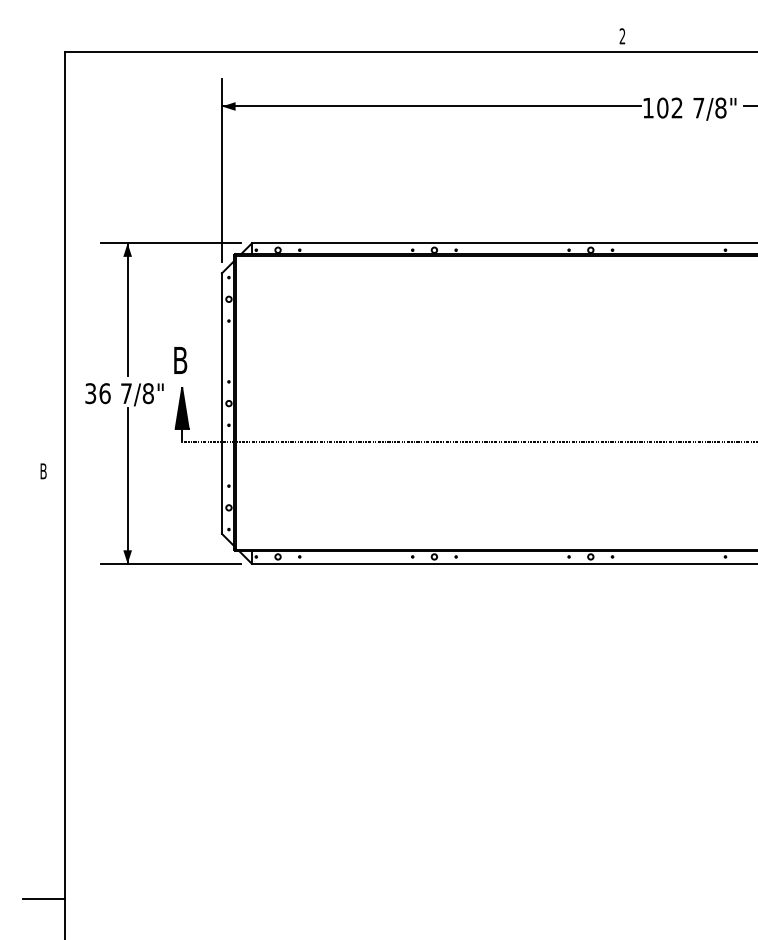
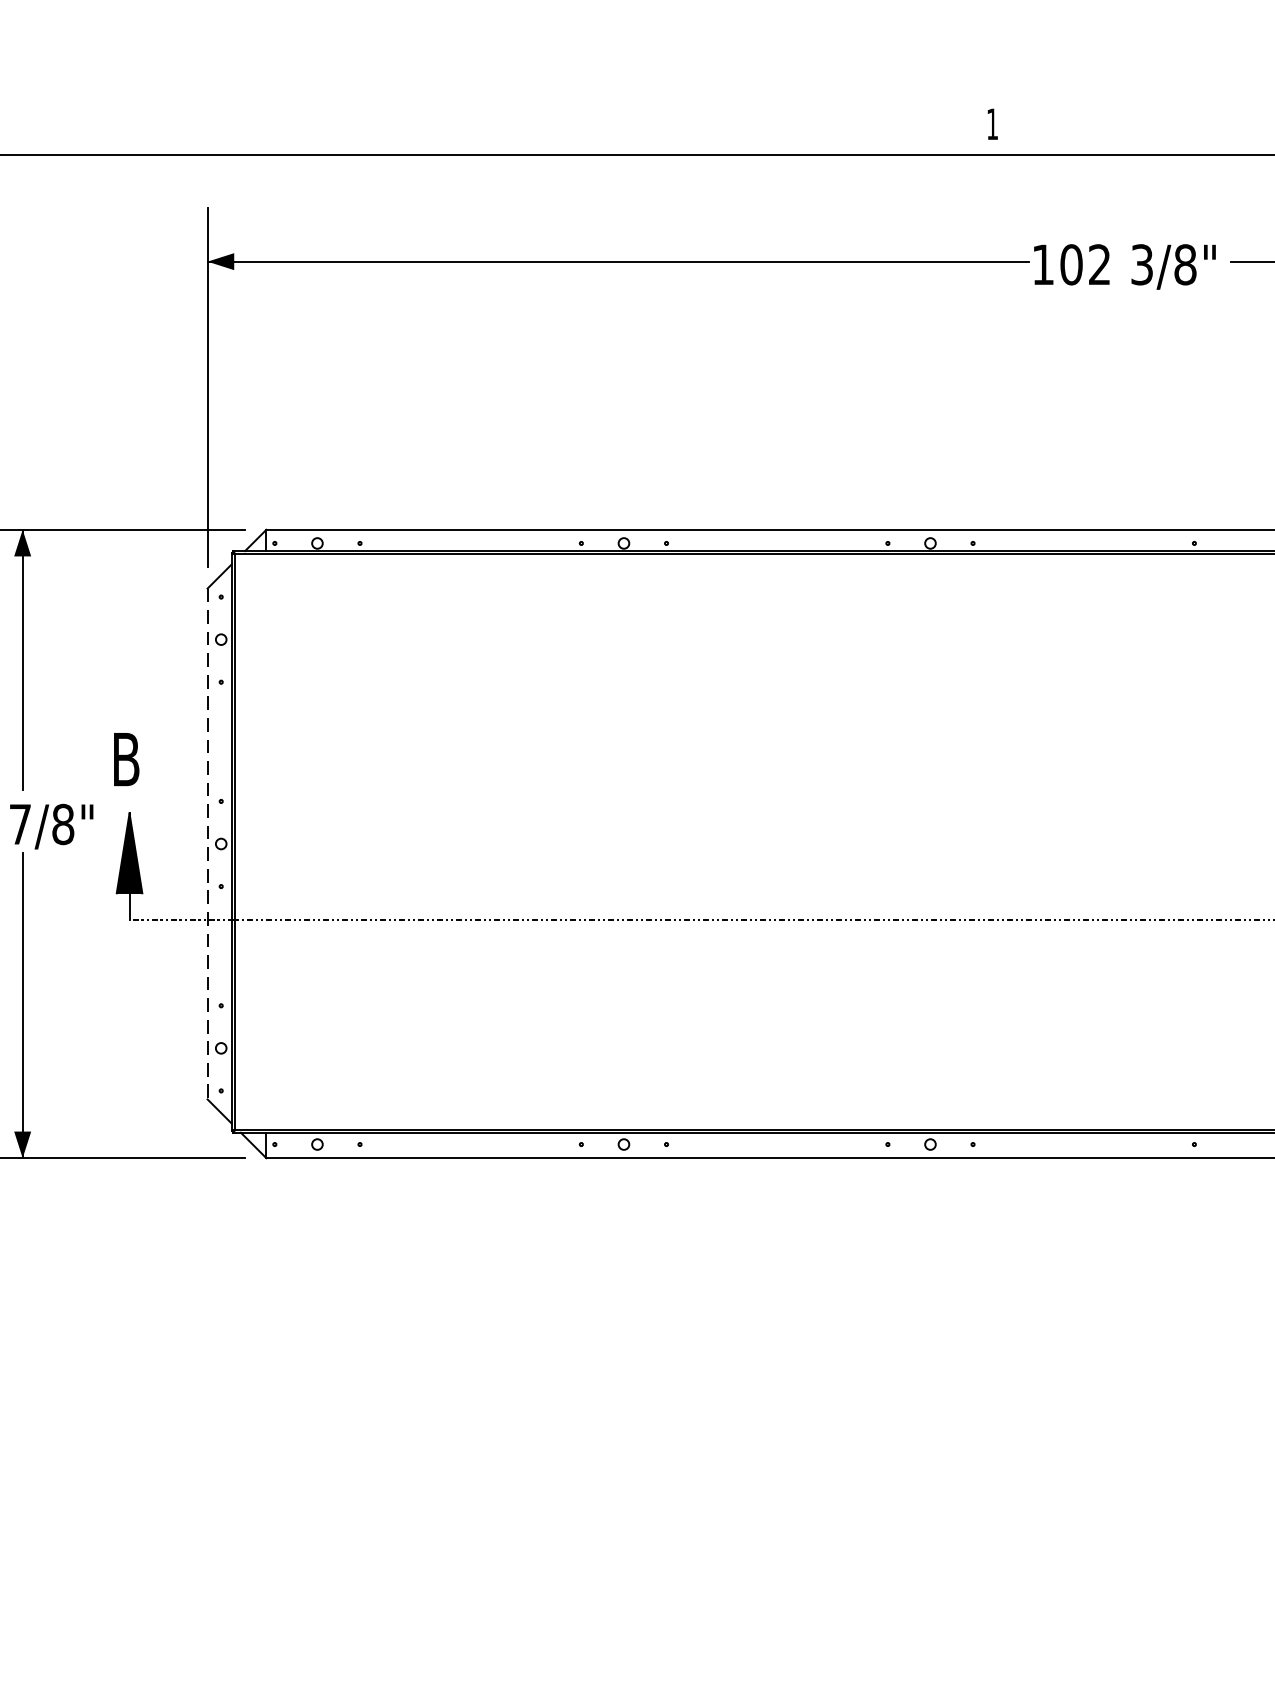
text: (621, 36) -> (990, 124), 2 -> 1
text: (698, 107) -> (1141, 263), 7/8" -> 3/8"
line: (222, 404) -> (208, 845), solid -> dashed

